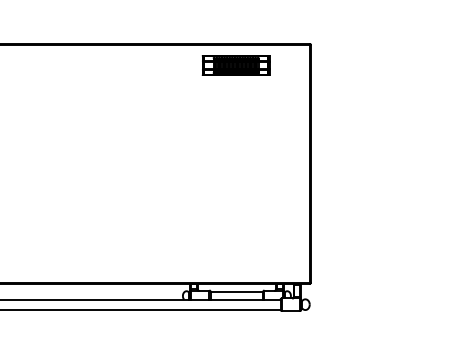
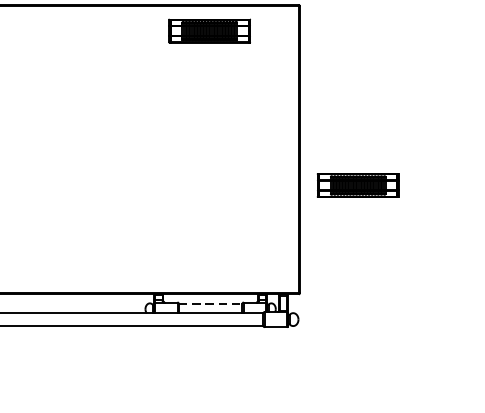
part: (358, 193) -> (357, 185), added
line: (237, 291) -> (211, 303), solid -> dashed

